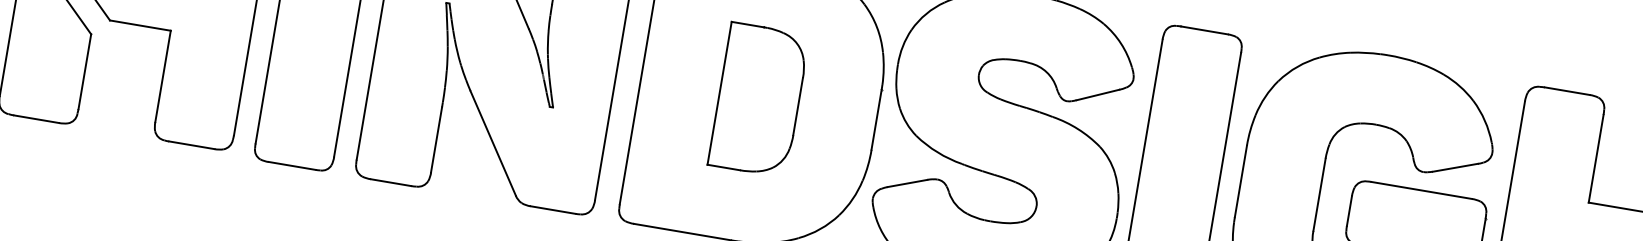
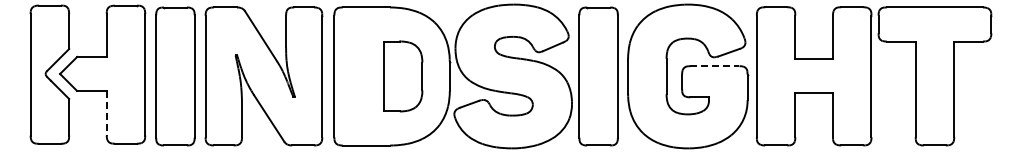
line: (162, 76) -> (106, 113), solid -> dashed
part: (759, 100) -> (403, 76), moved
line: (1420, 190) -> (714, 66), solid -> dashed

